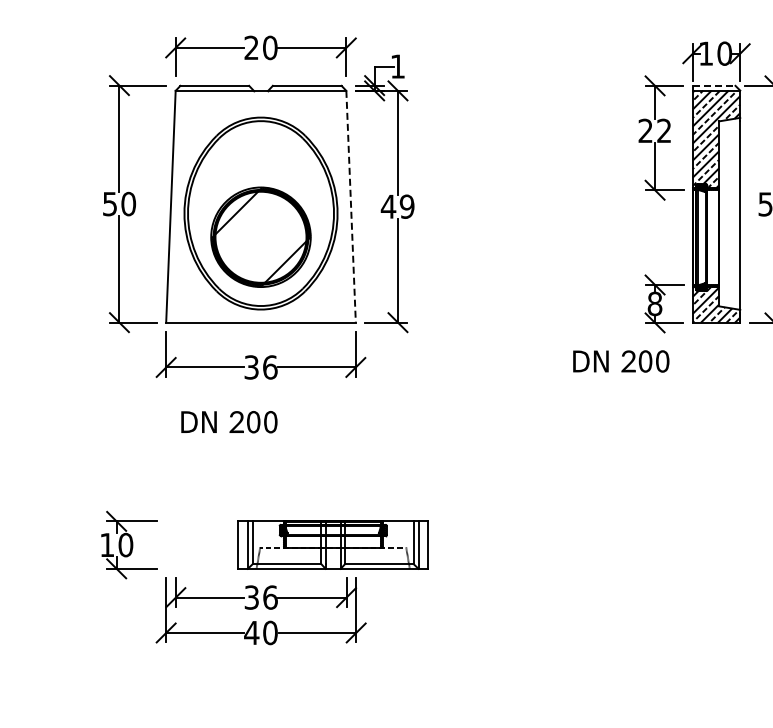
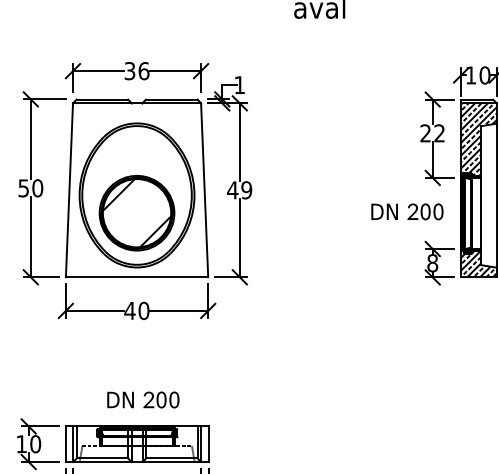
text: (260, 47) -> (136, 70), 20 -> 36
line: (714, 85) -> (477, 99), dashed -> solid
line: (351, 206) -> (204, 190), dashed -> solid
text: (621, 361) -> (407, 211), moved
text: (260, 367) -> (136, 310), 36 -> 40
text: (229, 422) -> (143, 400), moved
part: (332, 544) -> (136, 443), moved

